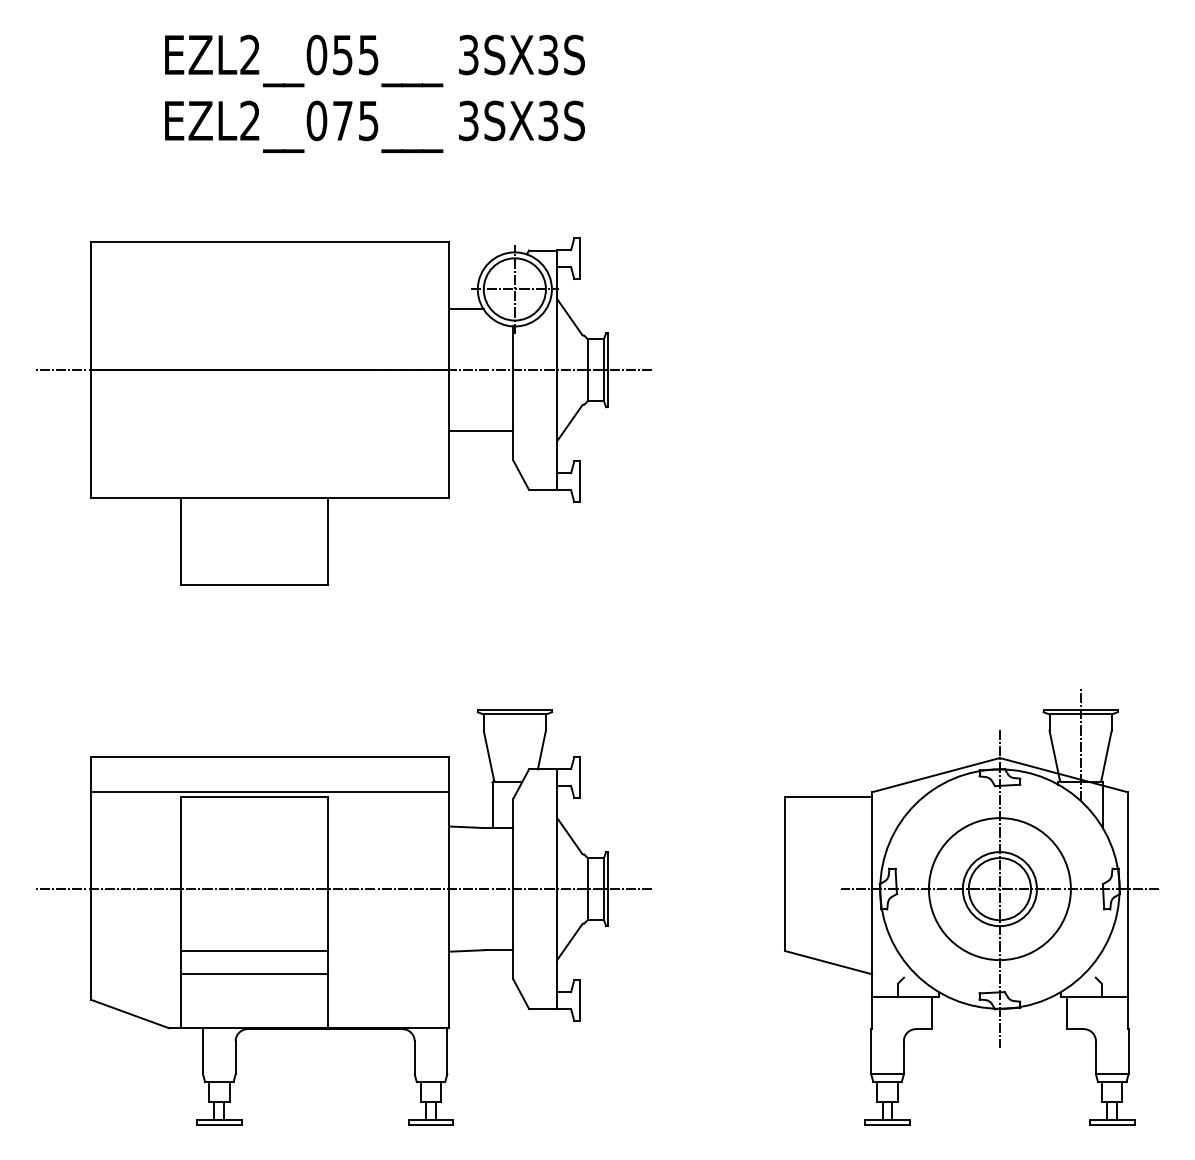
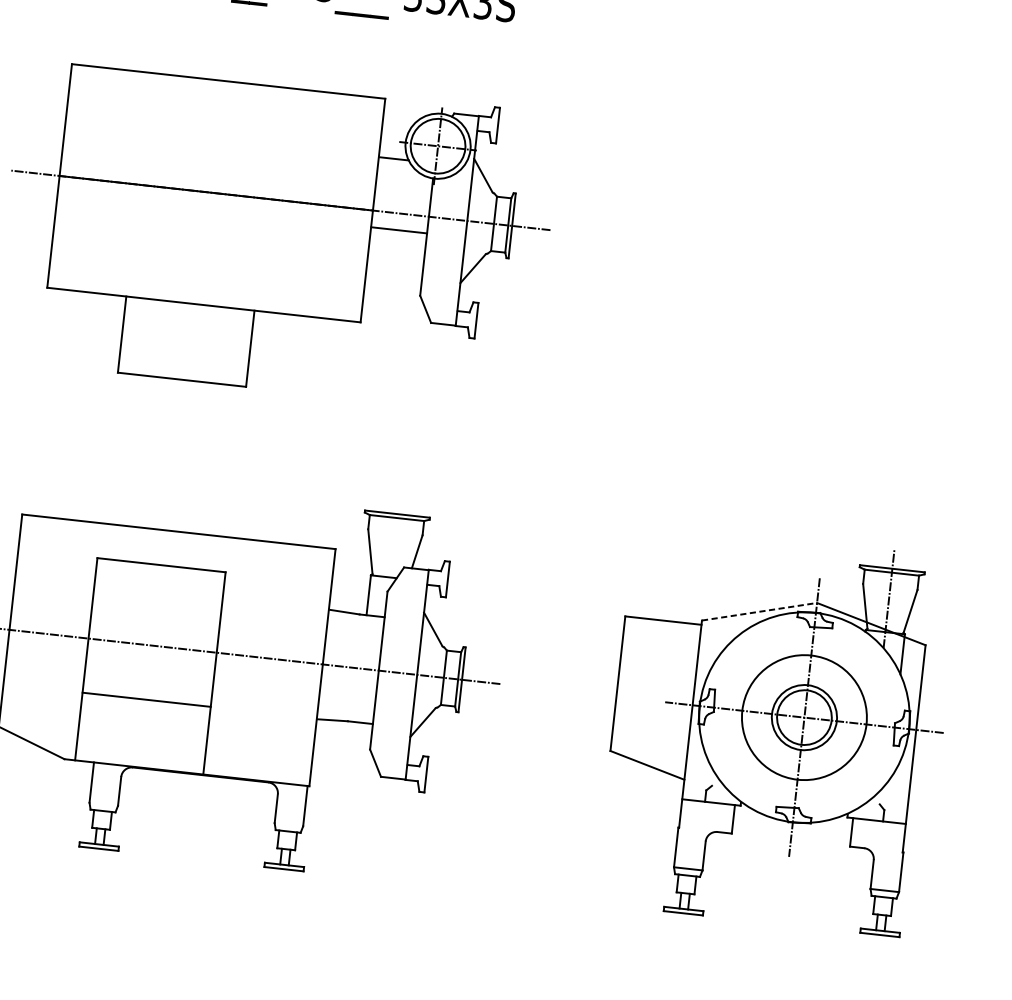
line: (481, 431) -> (399, 230), moved
line: (936, 775) -> (759, 612), solid -> dashed
line: (270, 792) -> (175, 562), removed
line: (254, 974) -> (144, 720), removed

